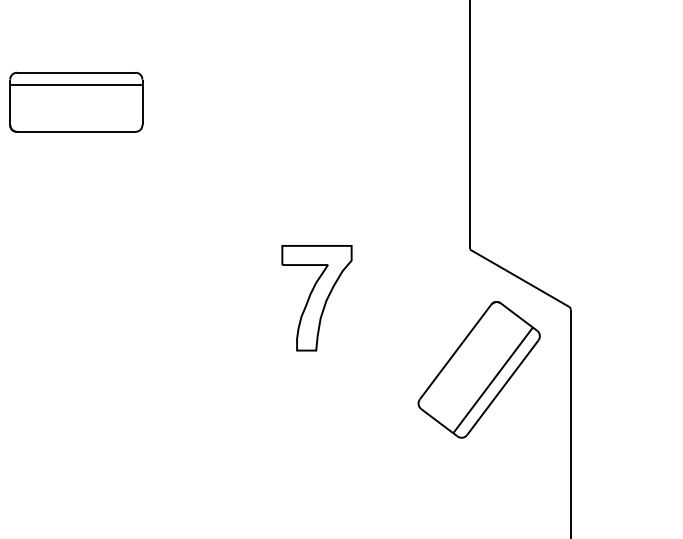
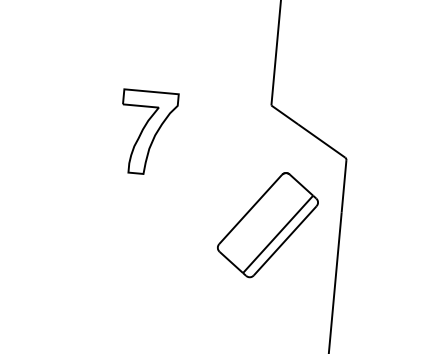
part: (478, 369) -> (267, 224), moved

